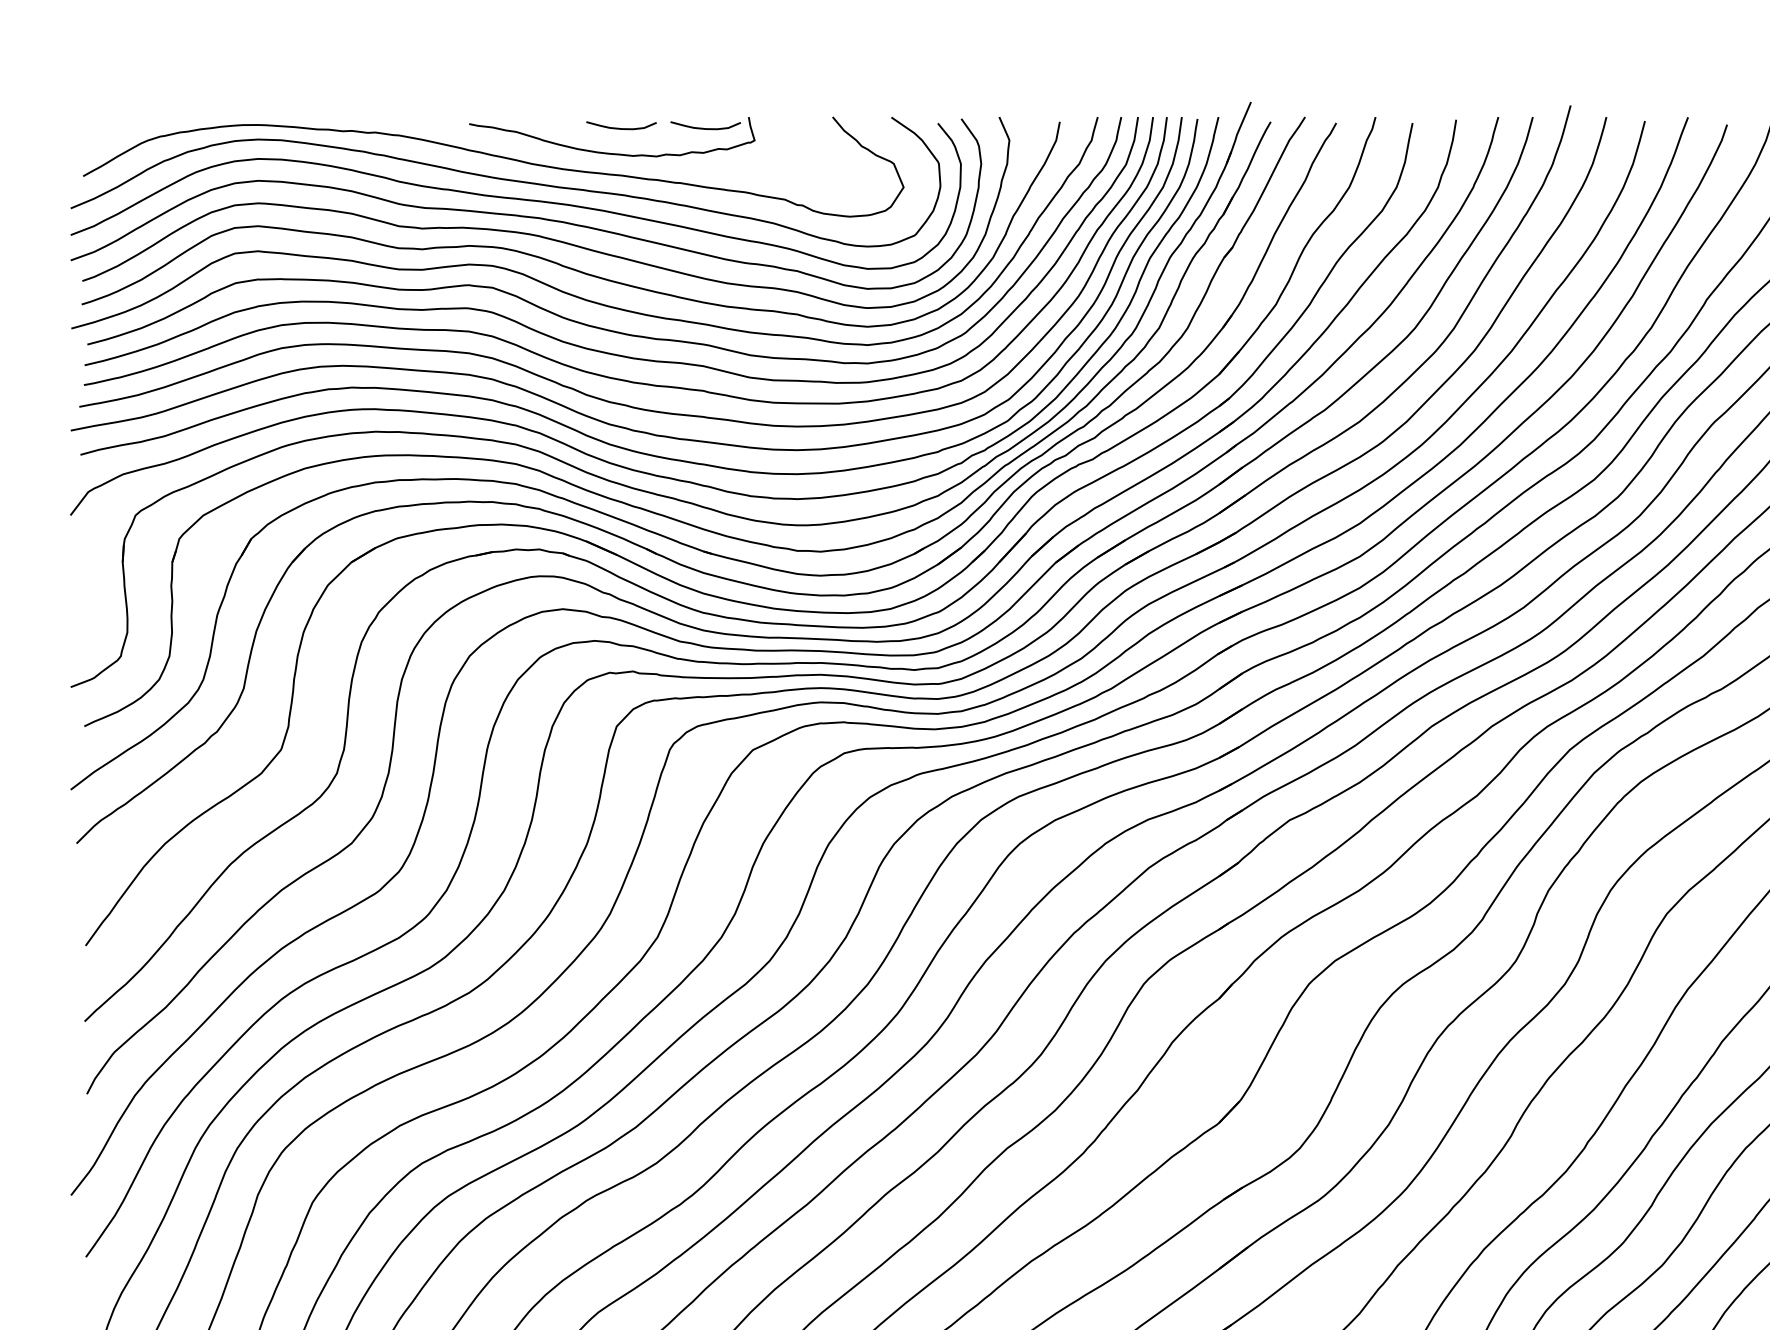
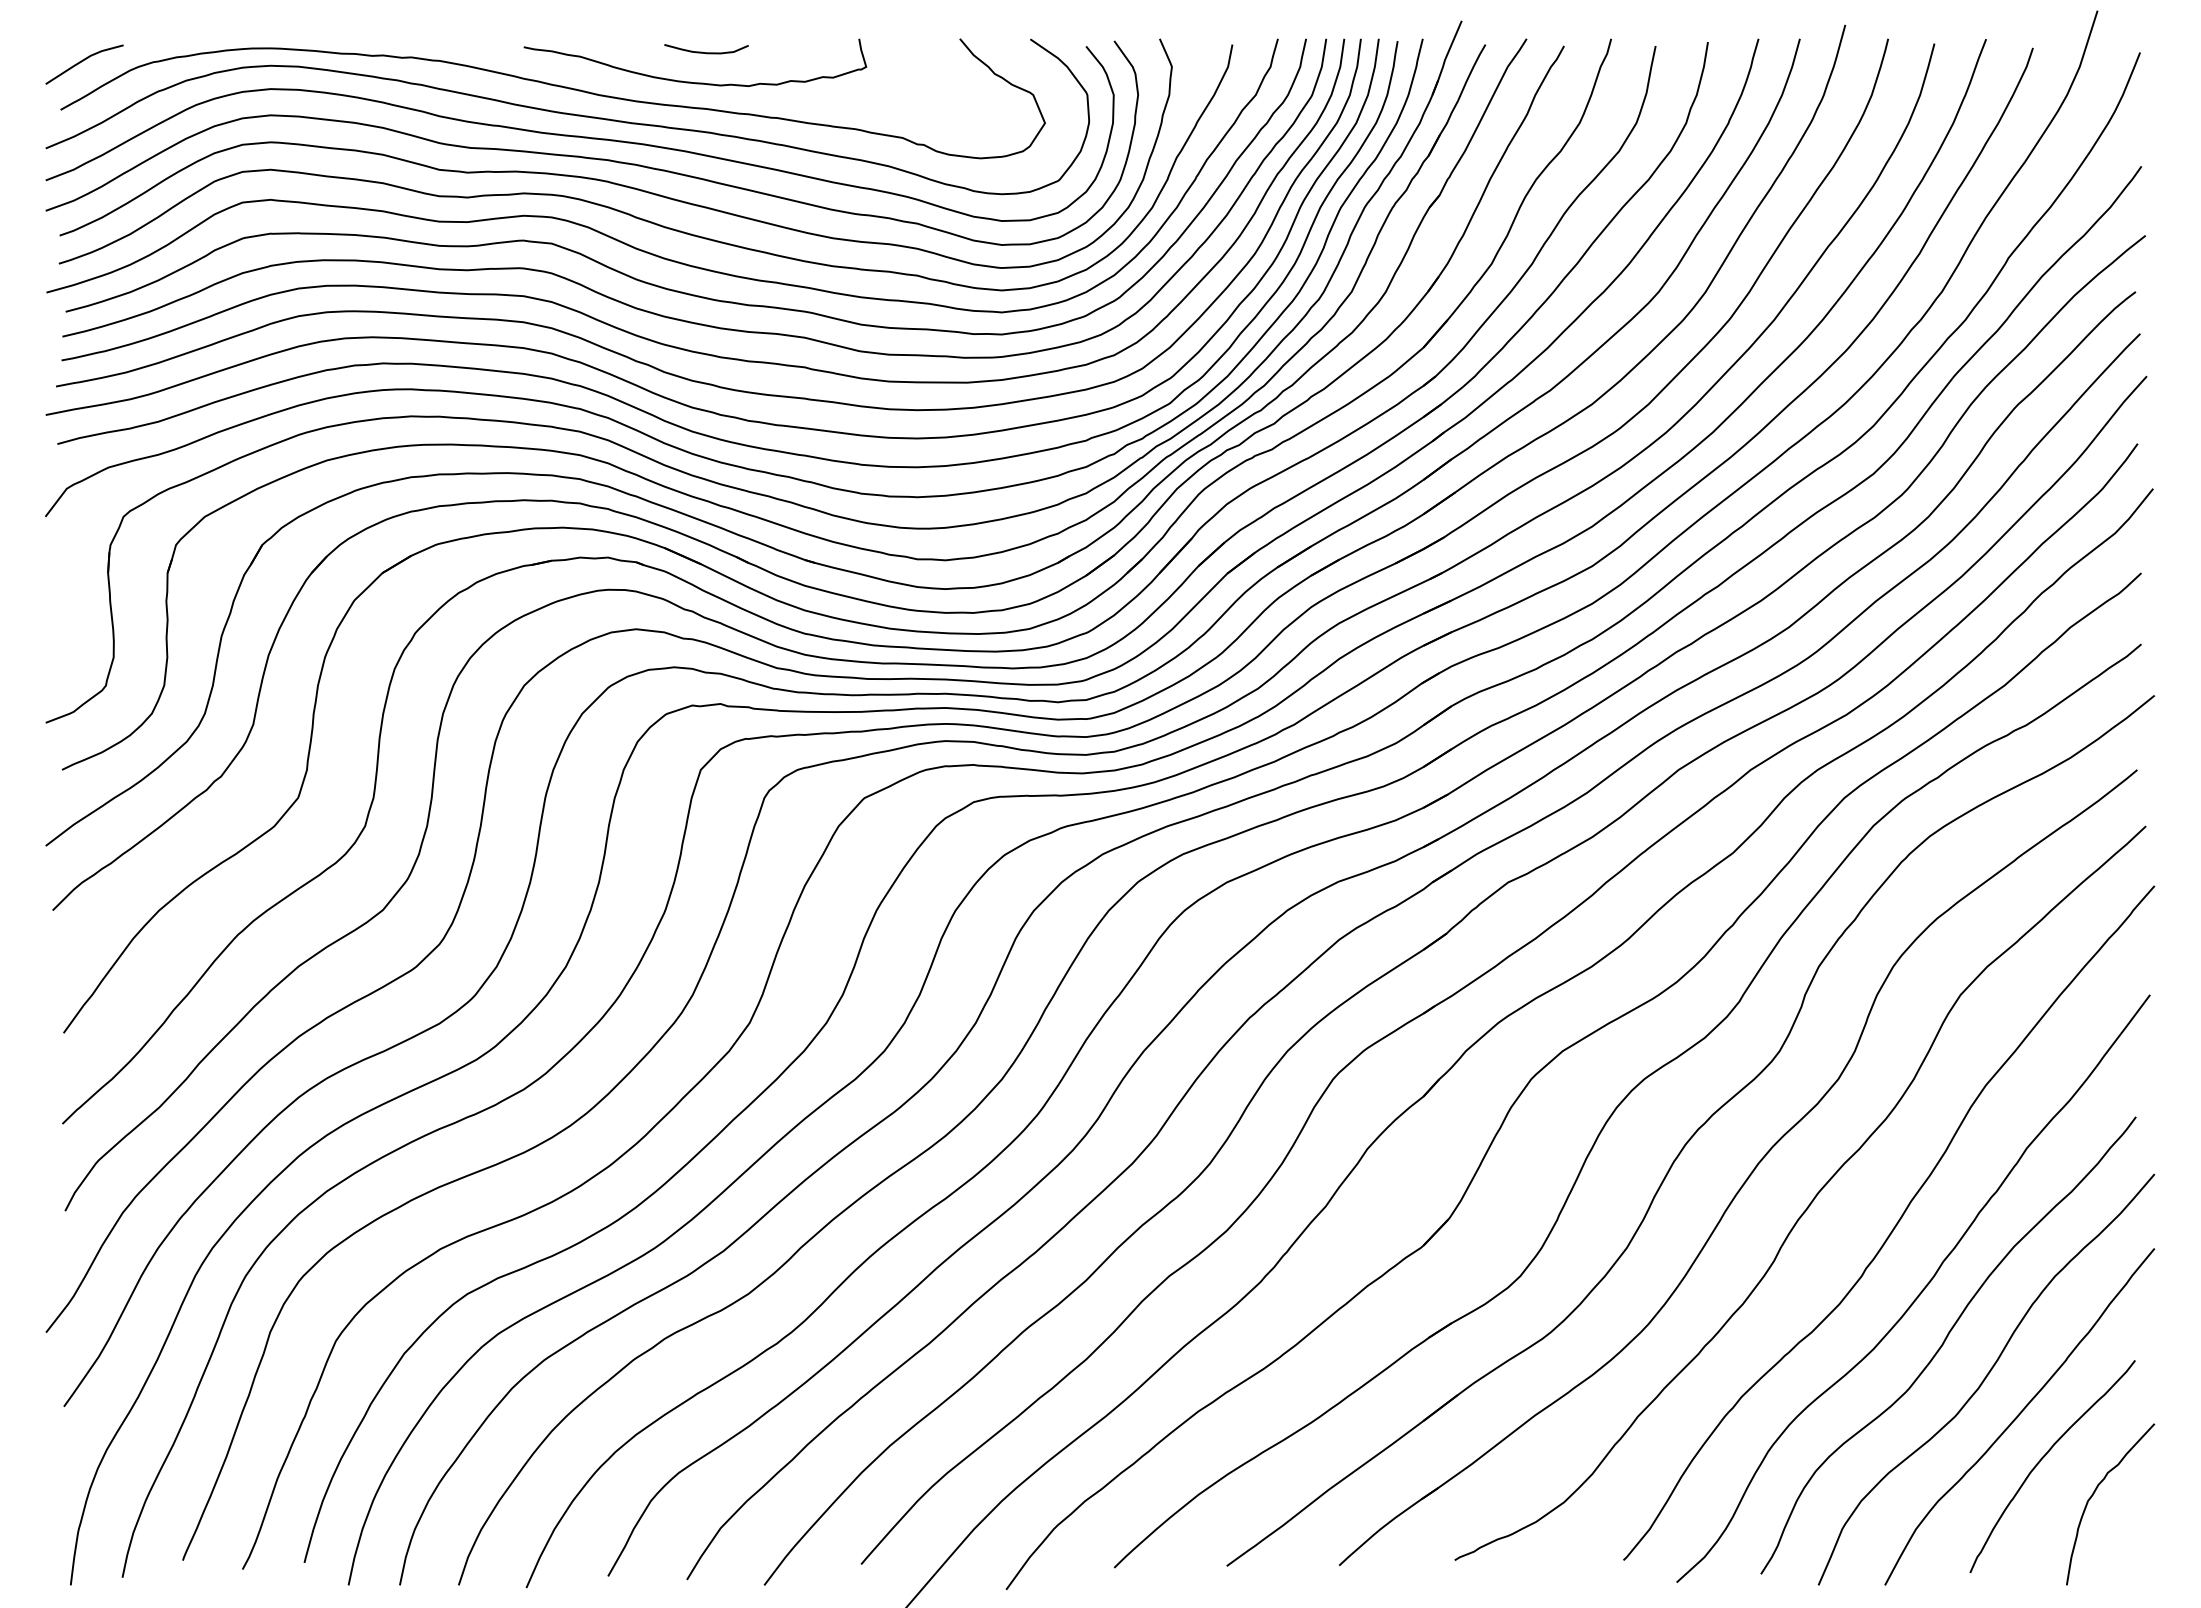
curve: (705, 128) -> (807, 52), removed
line: (102, 135) -> (83, 61), added

